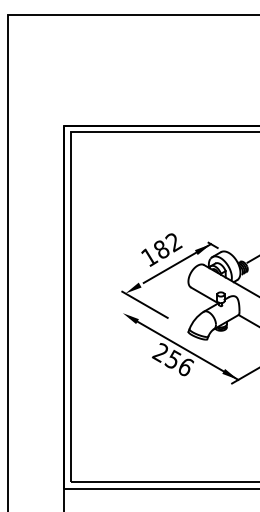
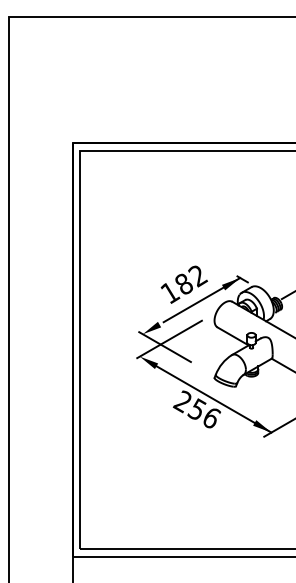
line: (148, 298) -> (169, 339), added

